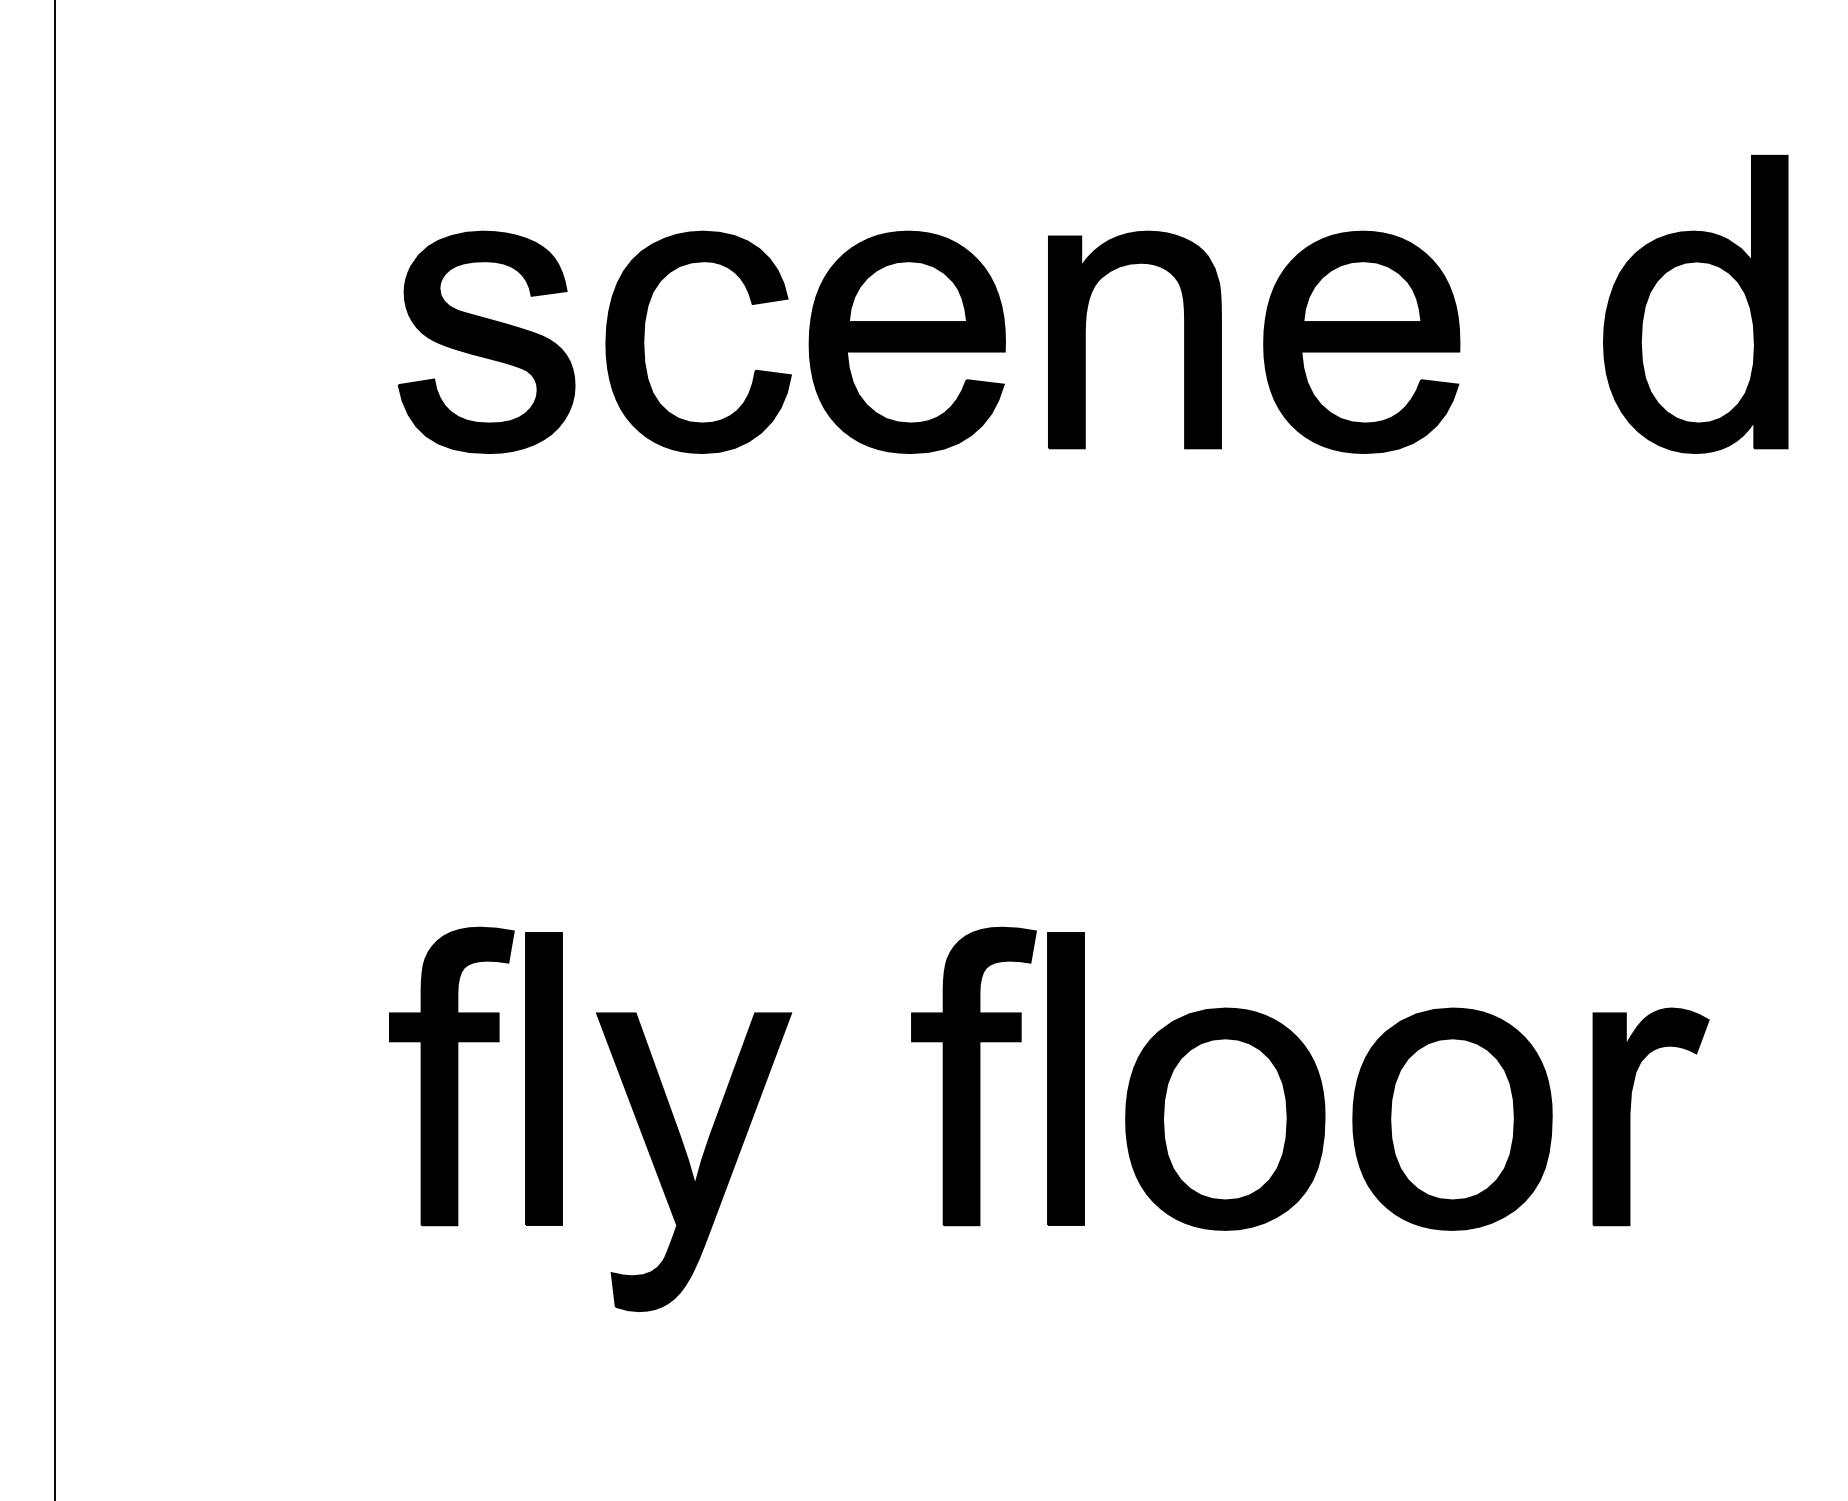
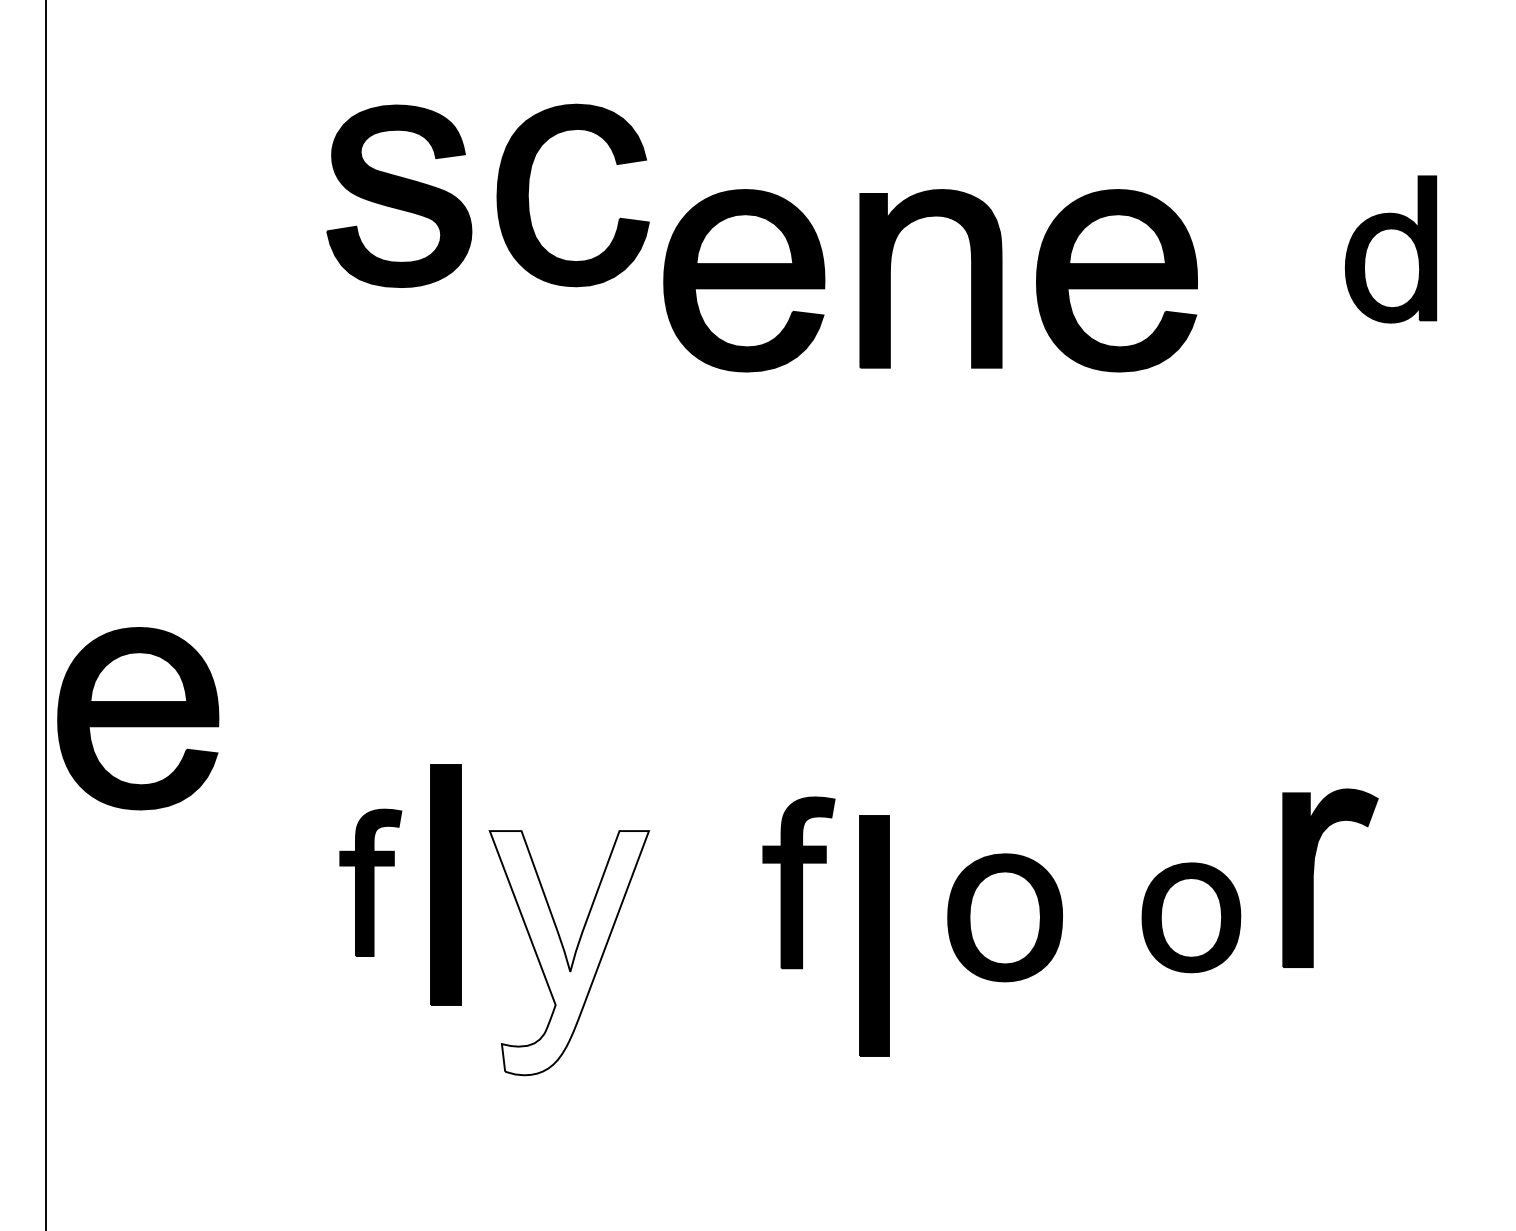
part: (1695, 303) -> (1390, 248), size x0.6
part: (486, 341) -> (399, 195), moved
part: (644, 341) -> (528, 194), moved
part: (167, 875) -> (137, 718), added
part: (451, 1076) -> (370, 882), size x0.6
part: (973, 1076) -> (798, 882), size x0.7
part: (1065, 1078) -> (874, 935), moved
part: (1630, 1116) -> (1313, 877), moved
part: (1225, 1118) -> (1005, 917), size x0.7
part: (1452, 1118) -> (1191, 917), size x0.6
fill: (694, 1162) -> (569, 953), removed

